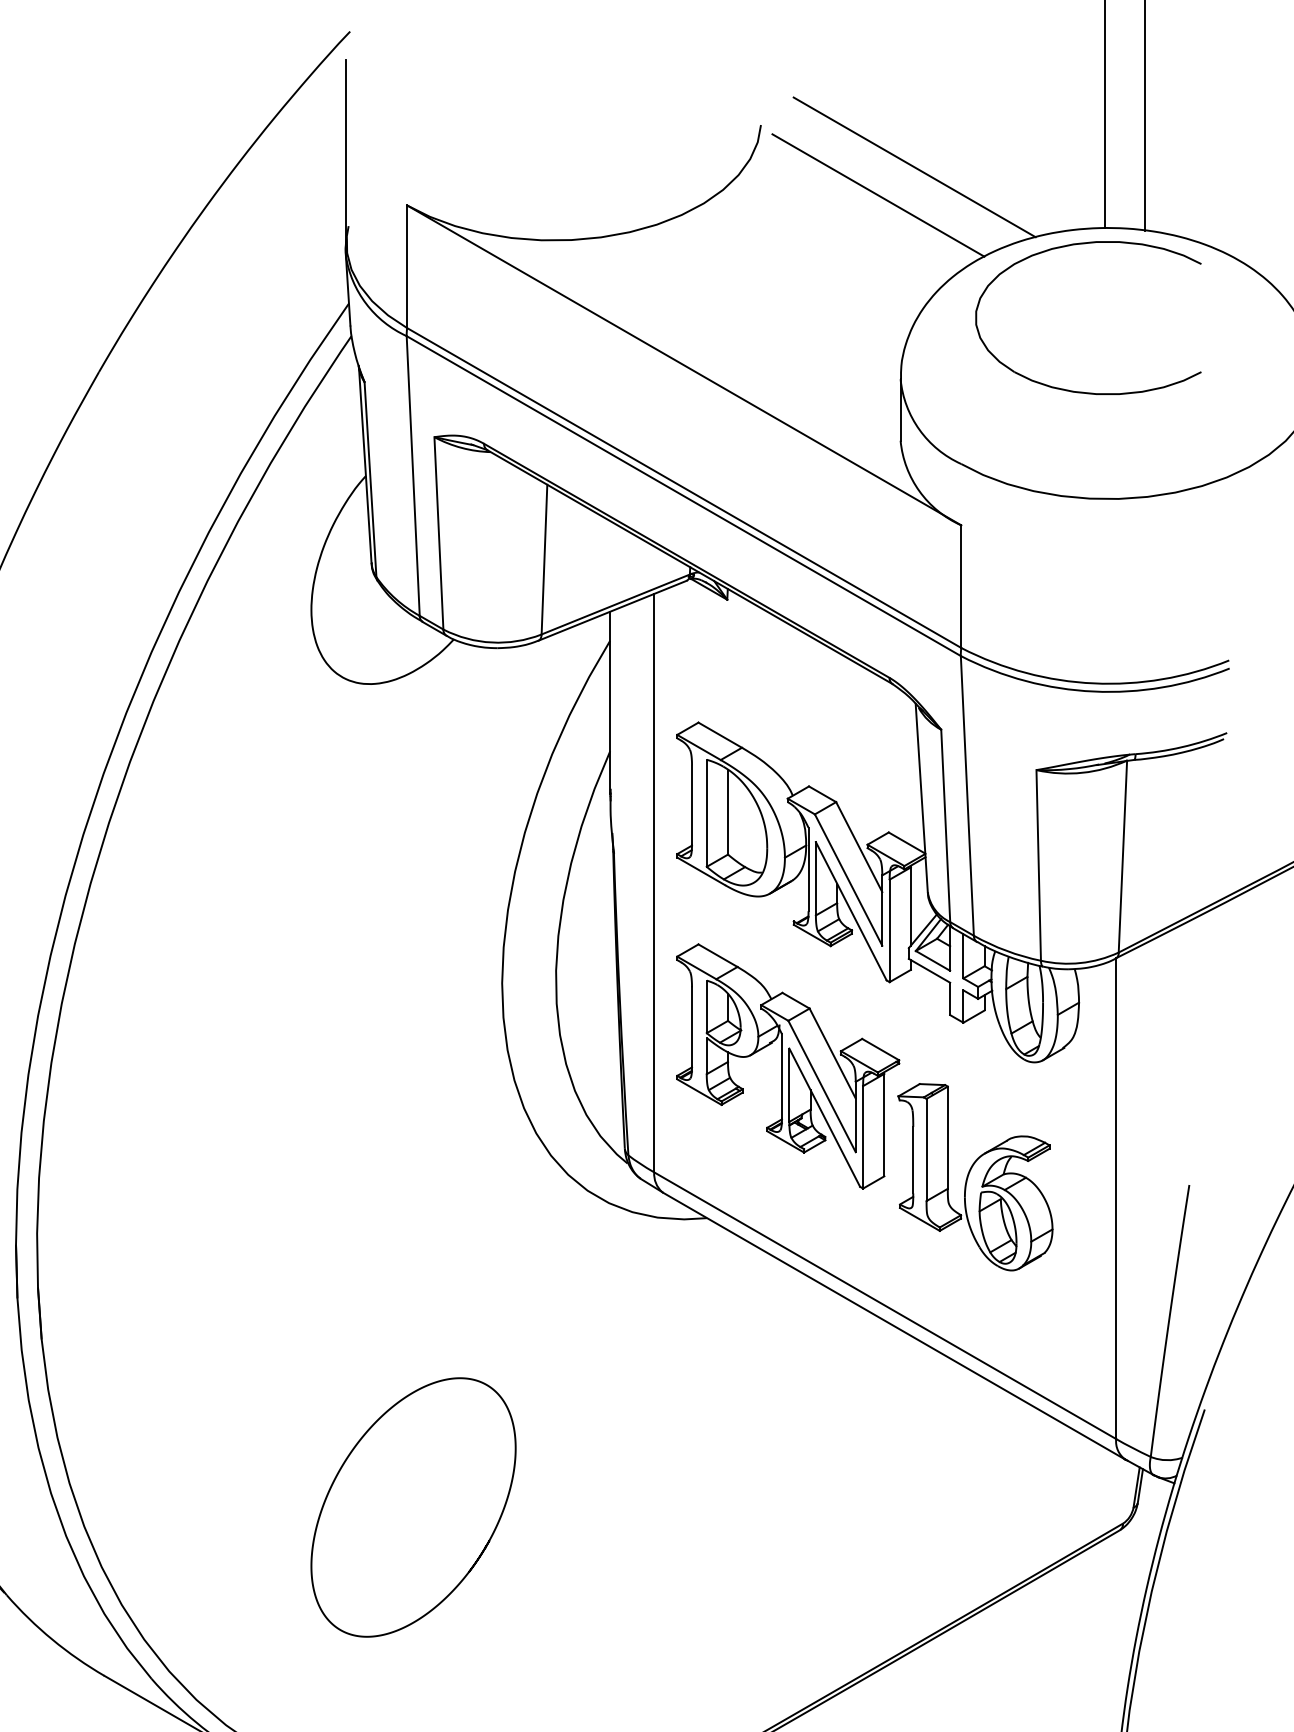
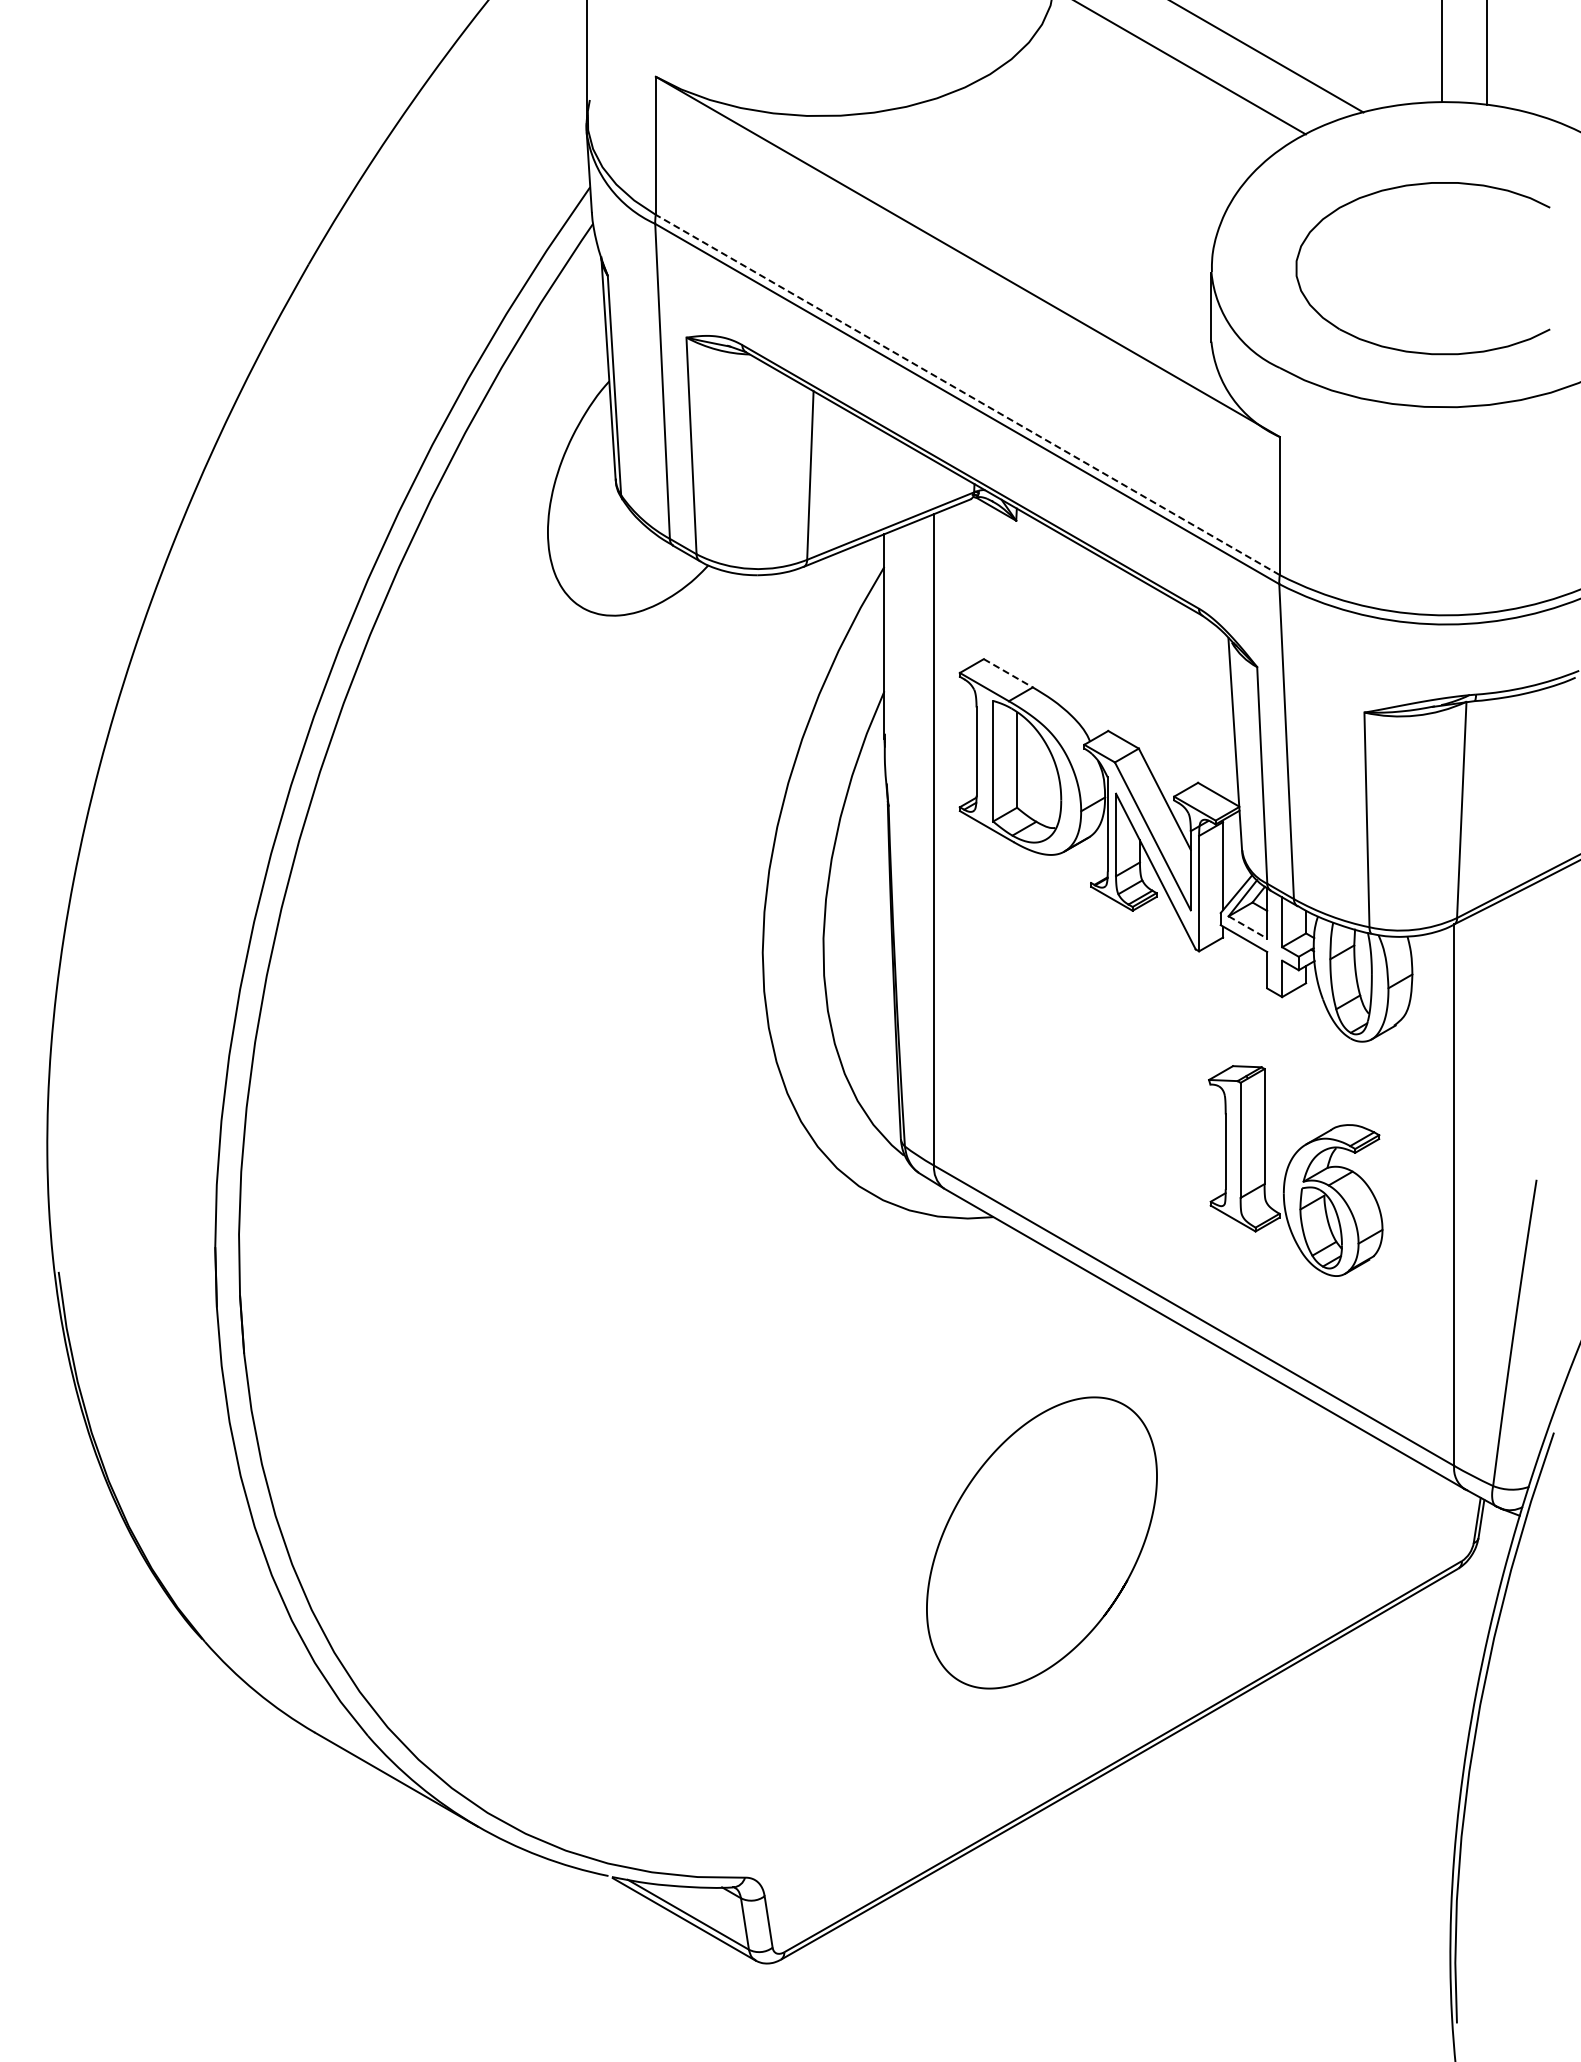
part: (1076, 245) -> (1409, 186), moved
line: (683, 487) -> (967, 394), solid -> dashed
line: (720, 735) -> (1008, 673), solid -> dashed
line: (933, 960) -> (1248, 927), solid -> dashed
part: (787, 1065) -> (1084, 1045), removed
curve: (343, 1467) -> (962, 1497), moved

